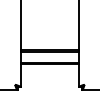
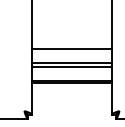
line: (49, 39) -> (71, 49), added

